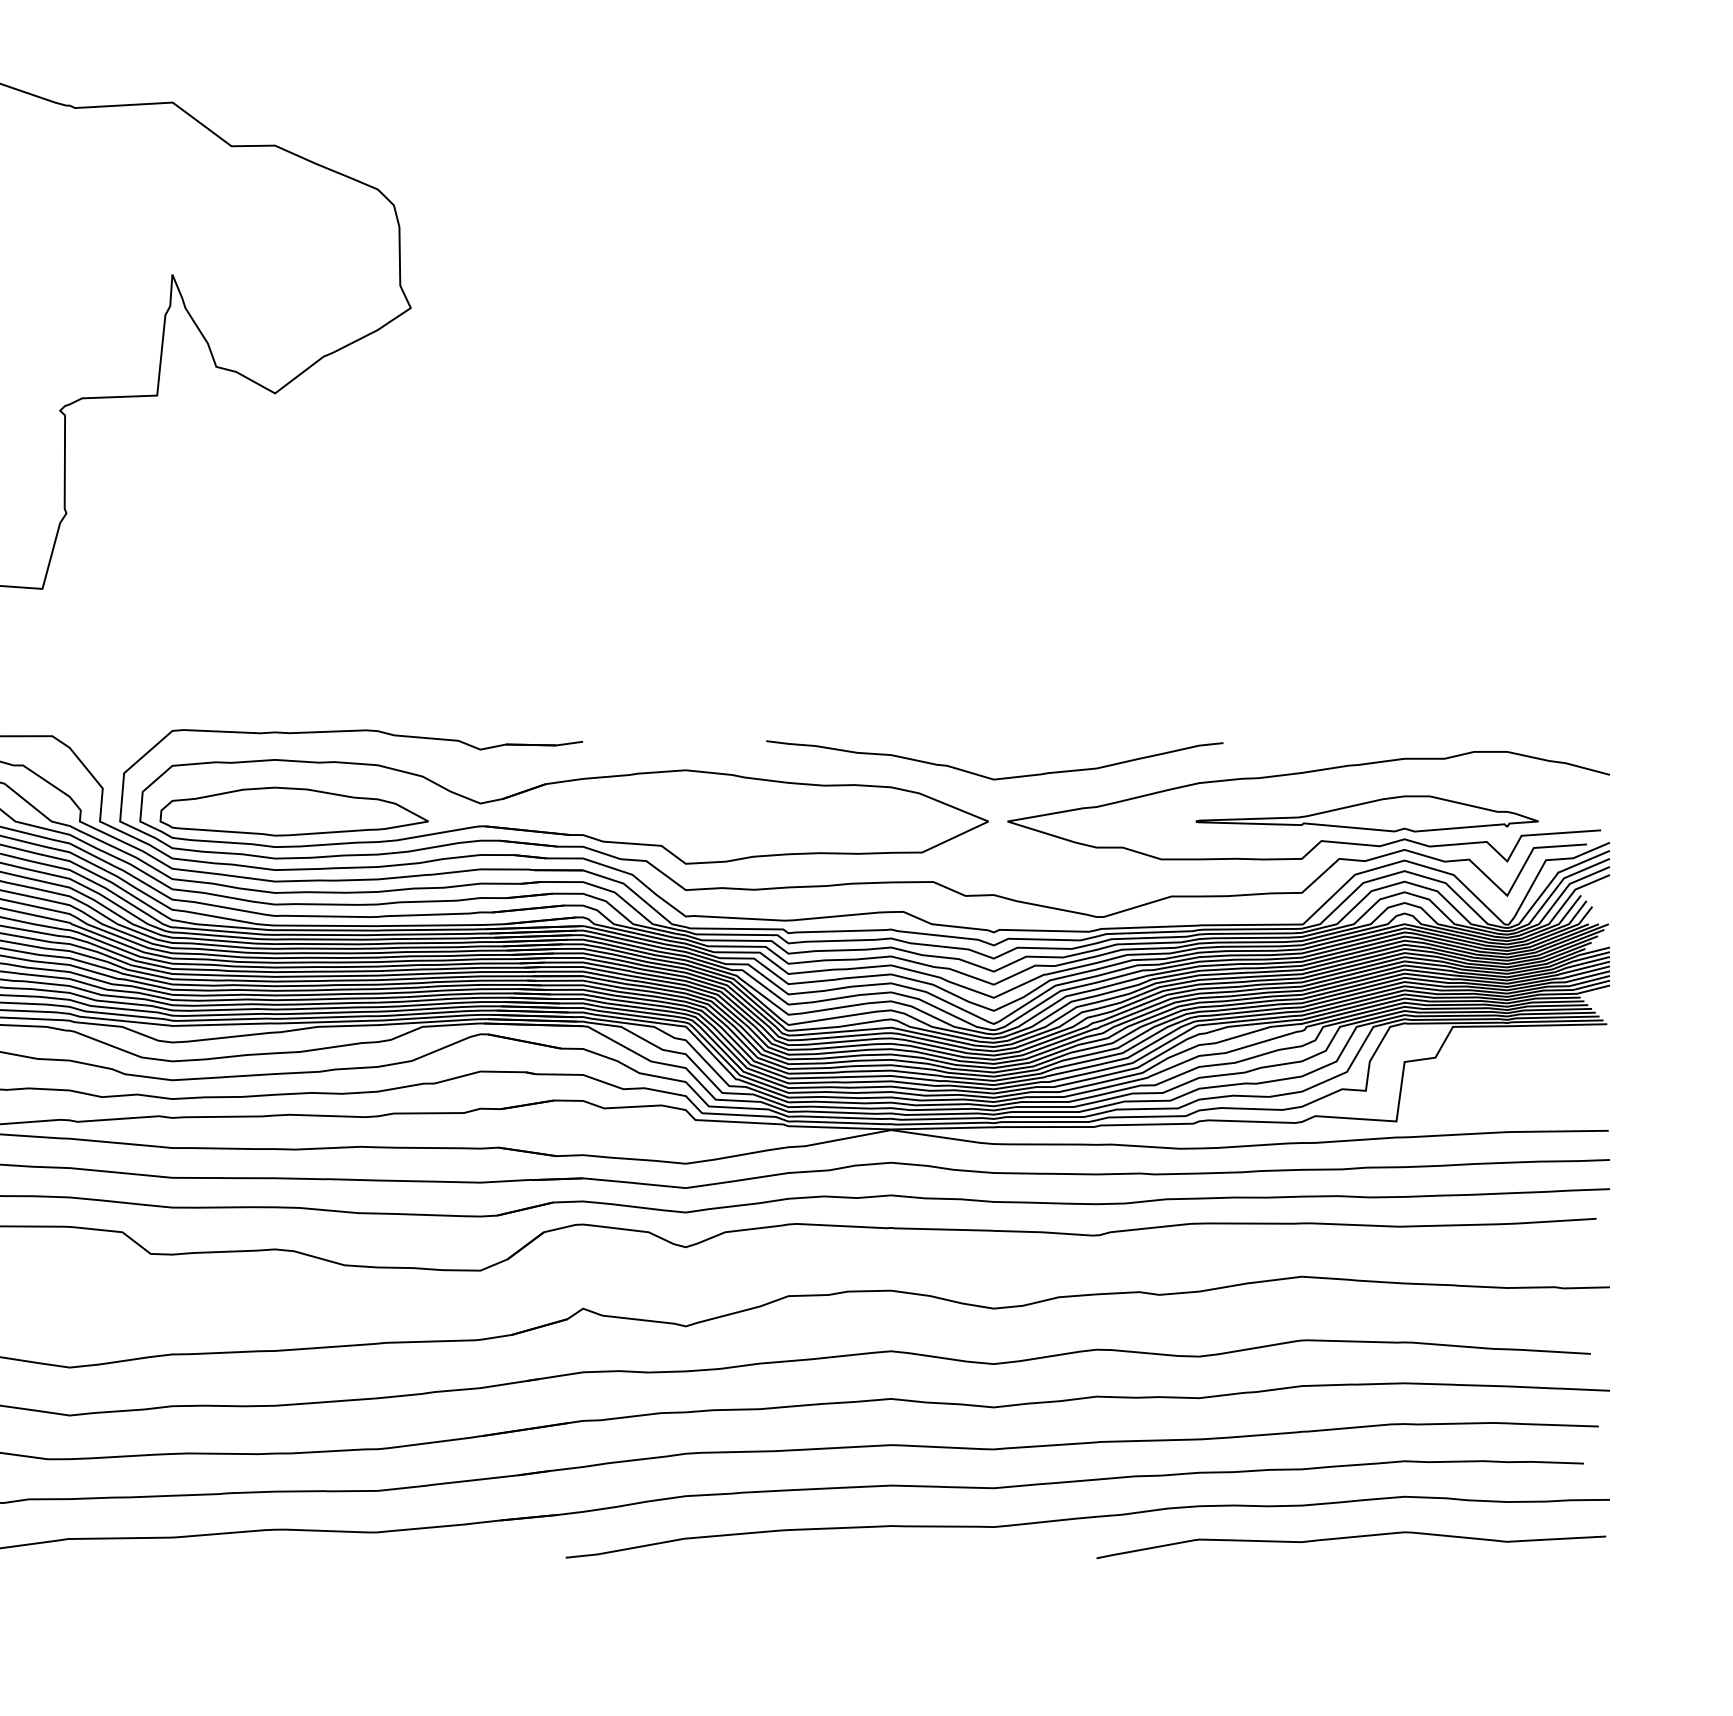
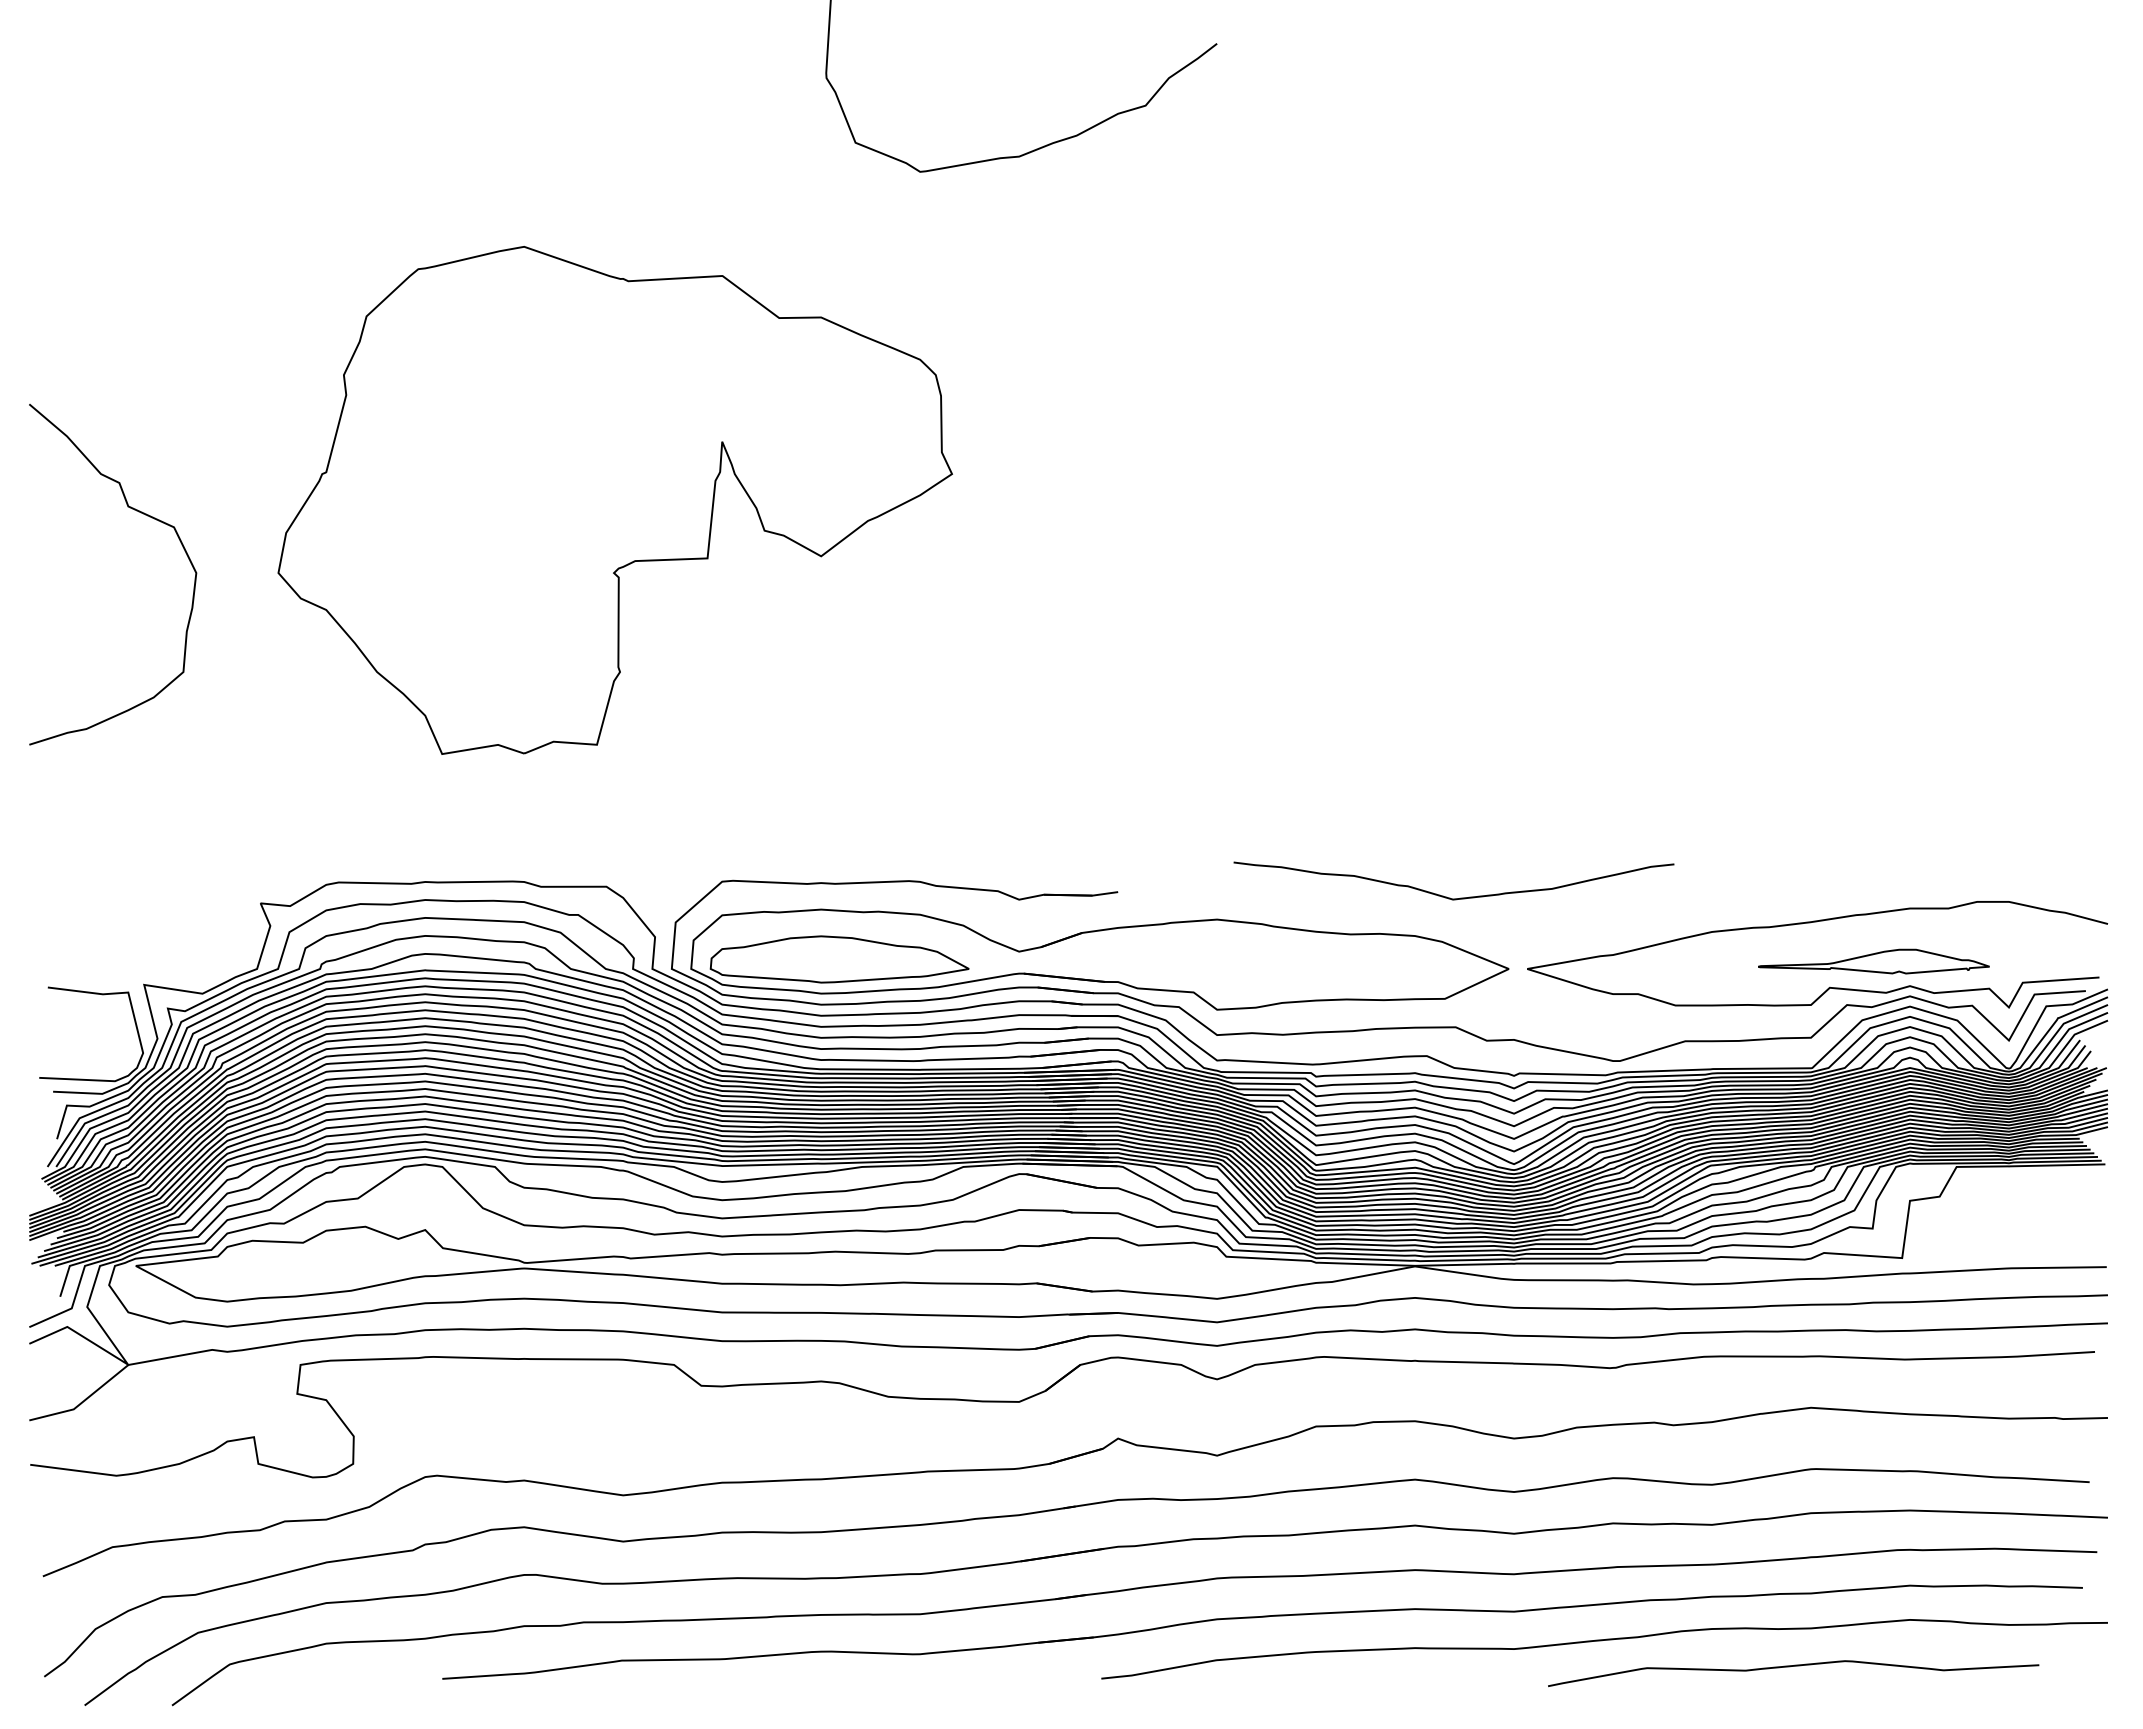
curve: (991, 777) -> (1450, 897), moved
part: (1366, 813) -> (1873, 961), size x0.7
curve: (1348, 1538) -> (1790, 1667), moved

